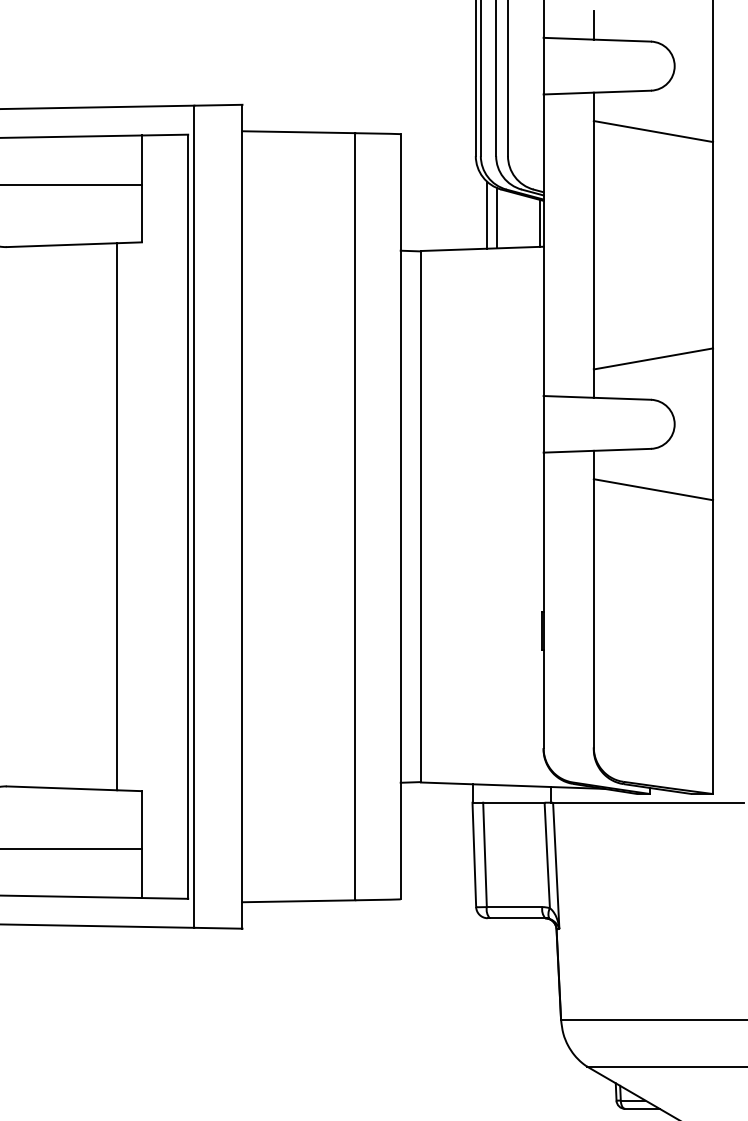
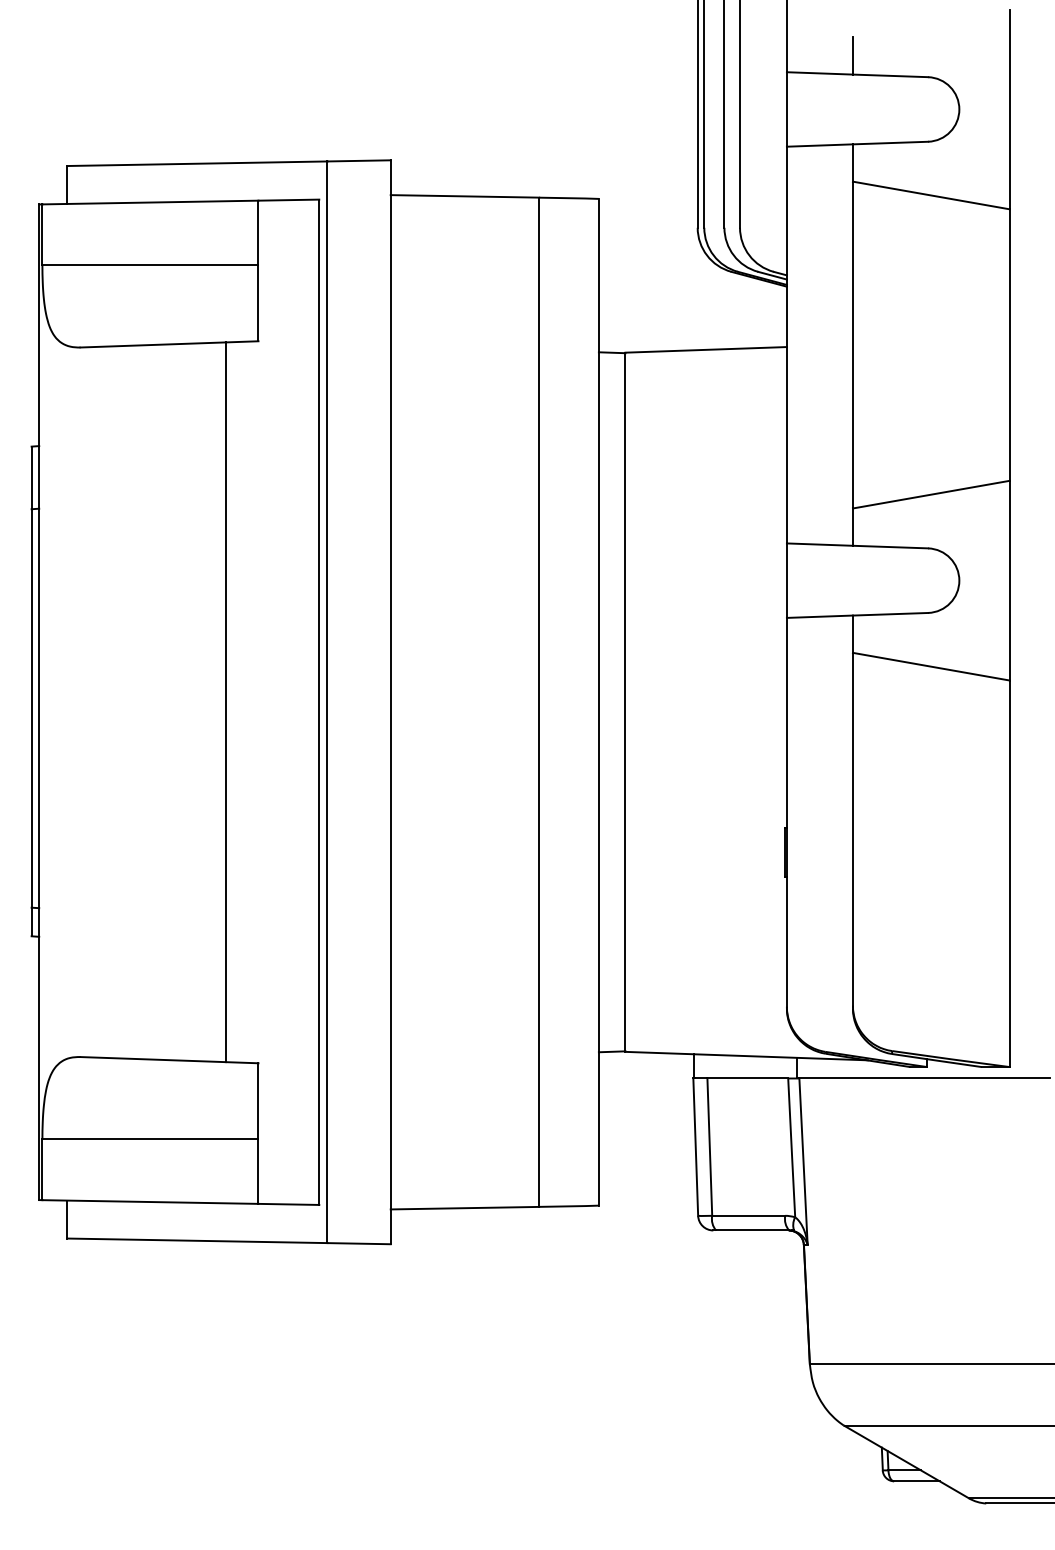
line: (487, 215) -> (712, 305), removed
line: (496, 218) -> (725, 309), removed
line: (540, 223) -> (782, 316), removed

